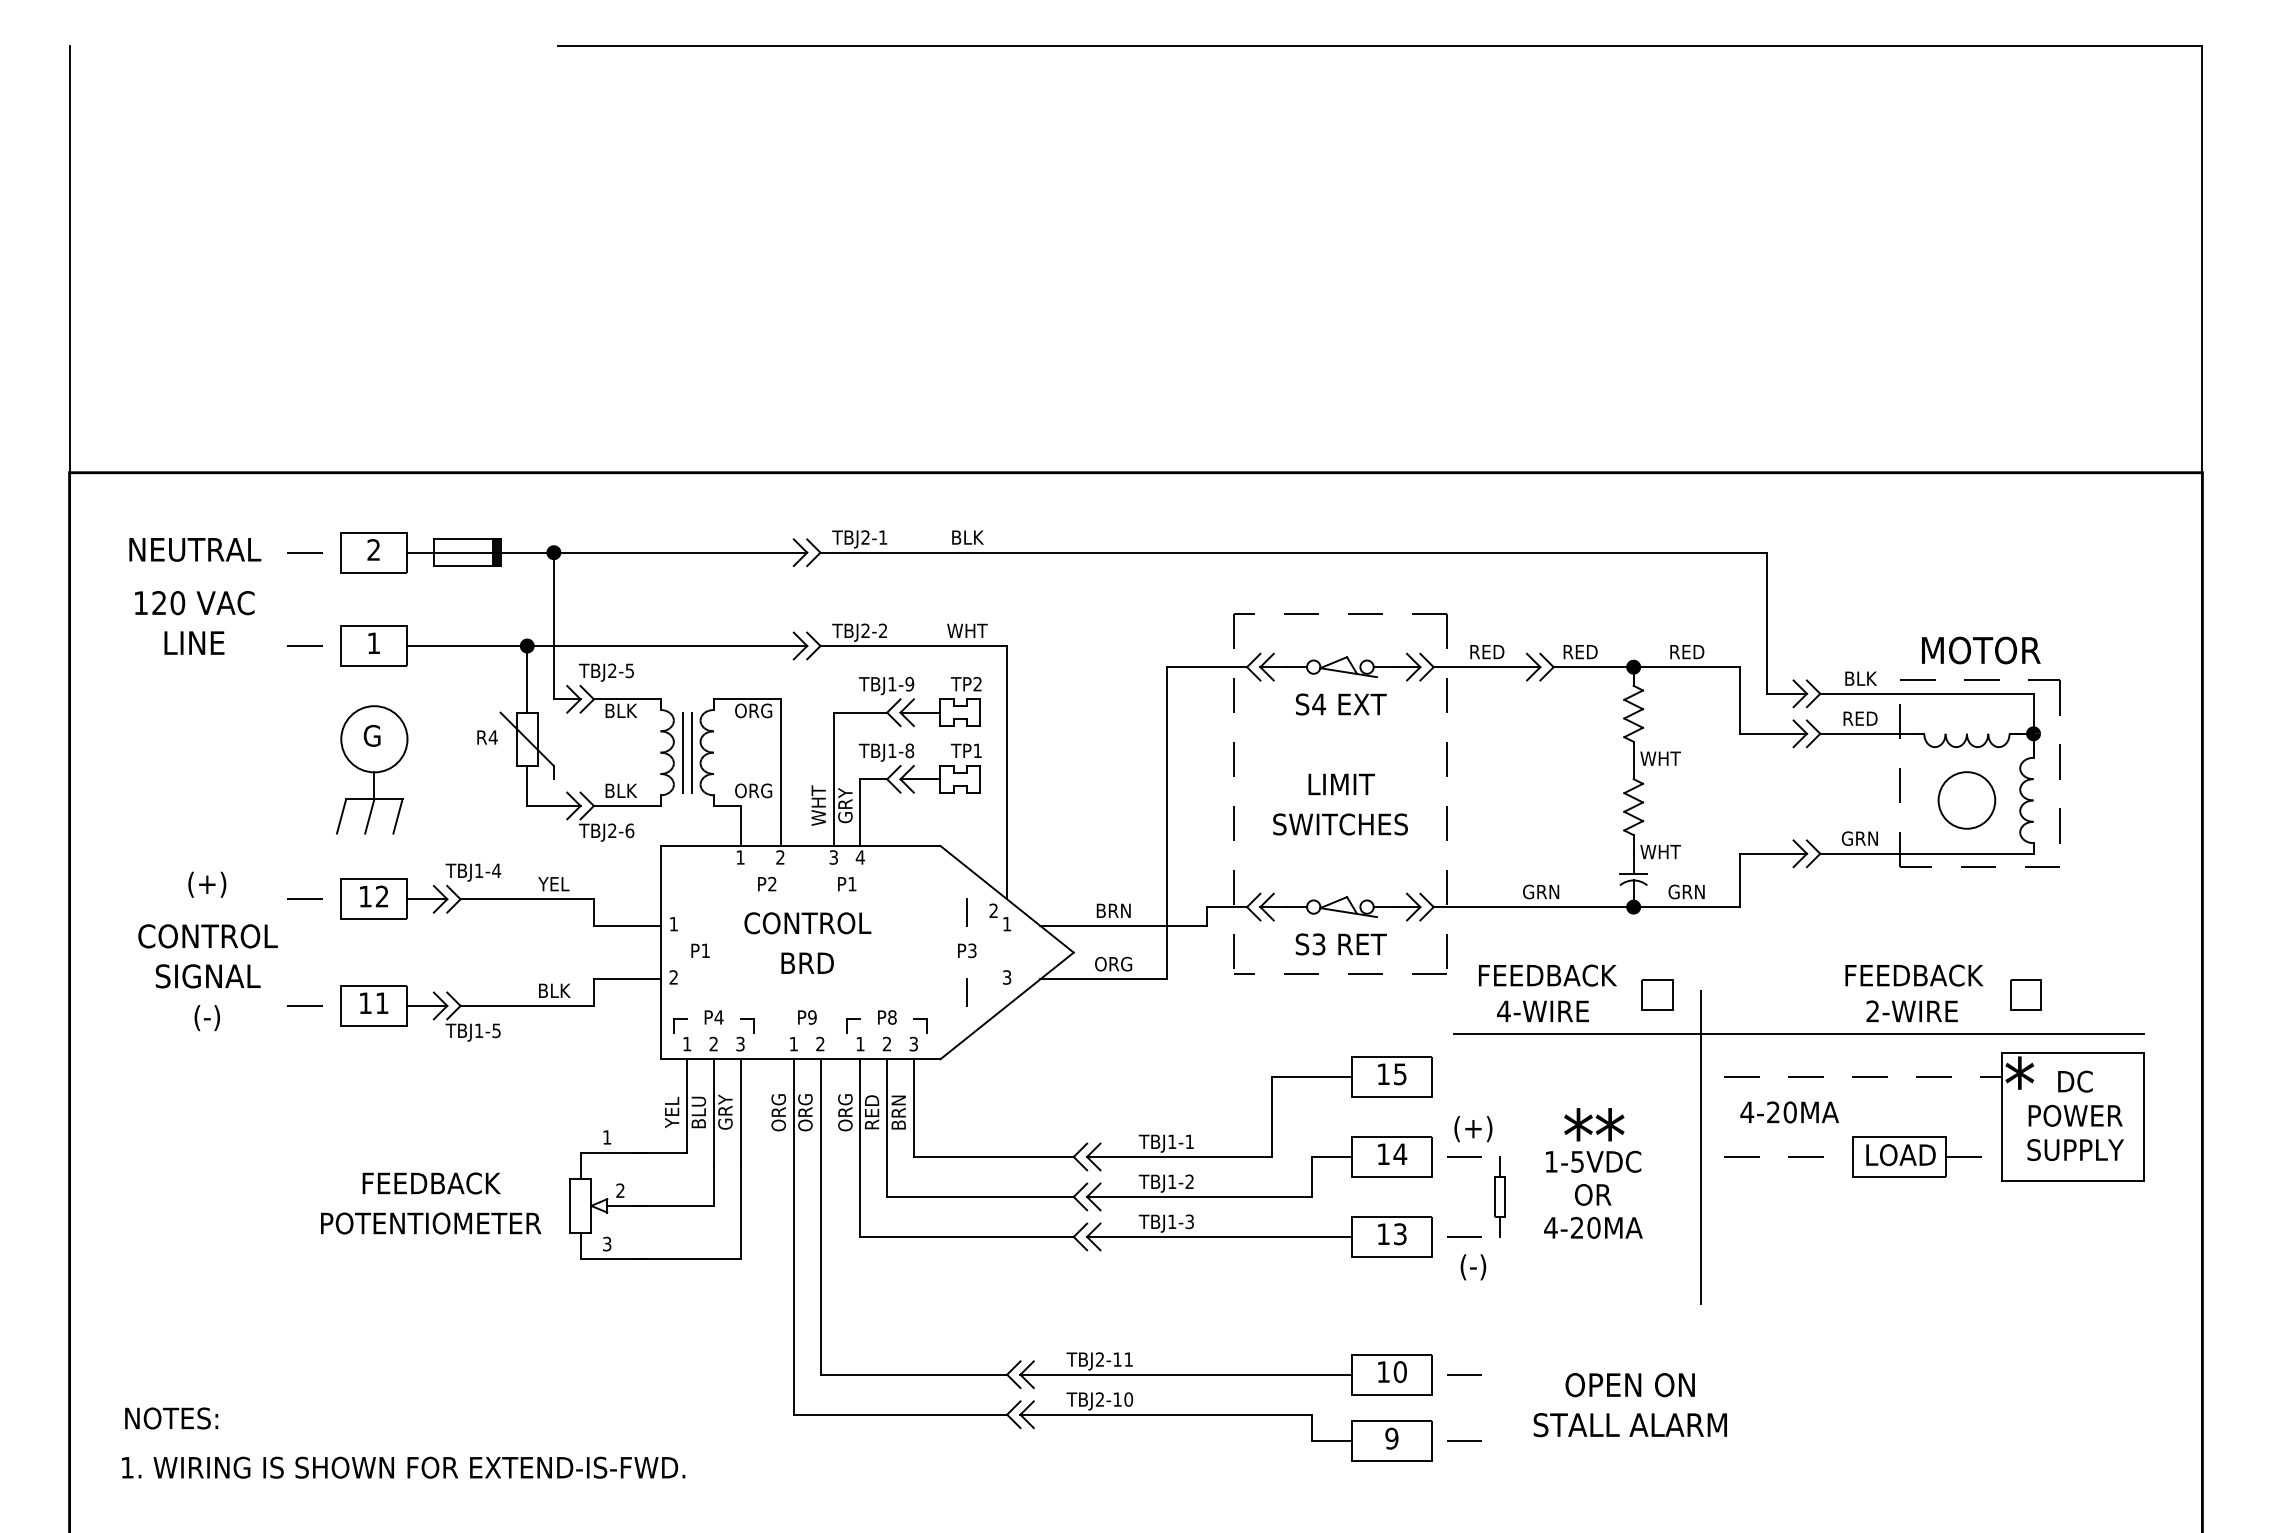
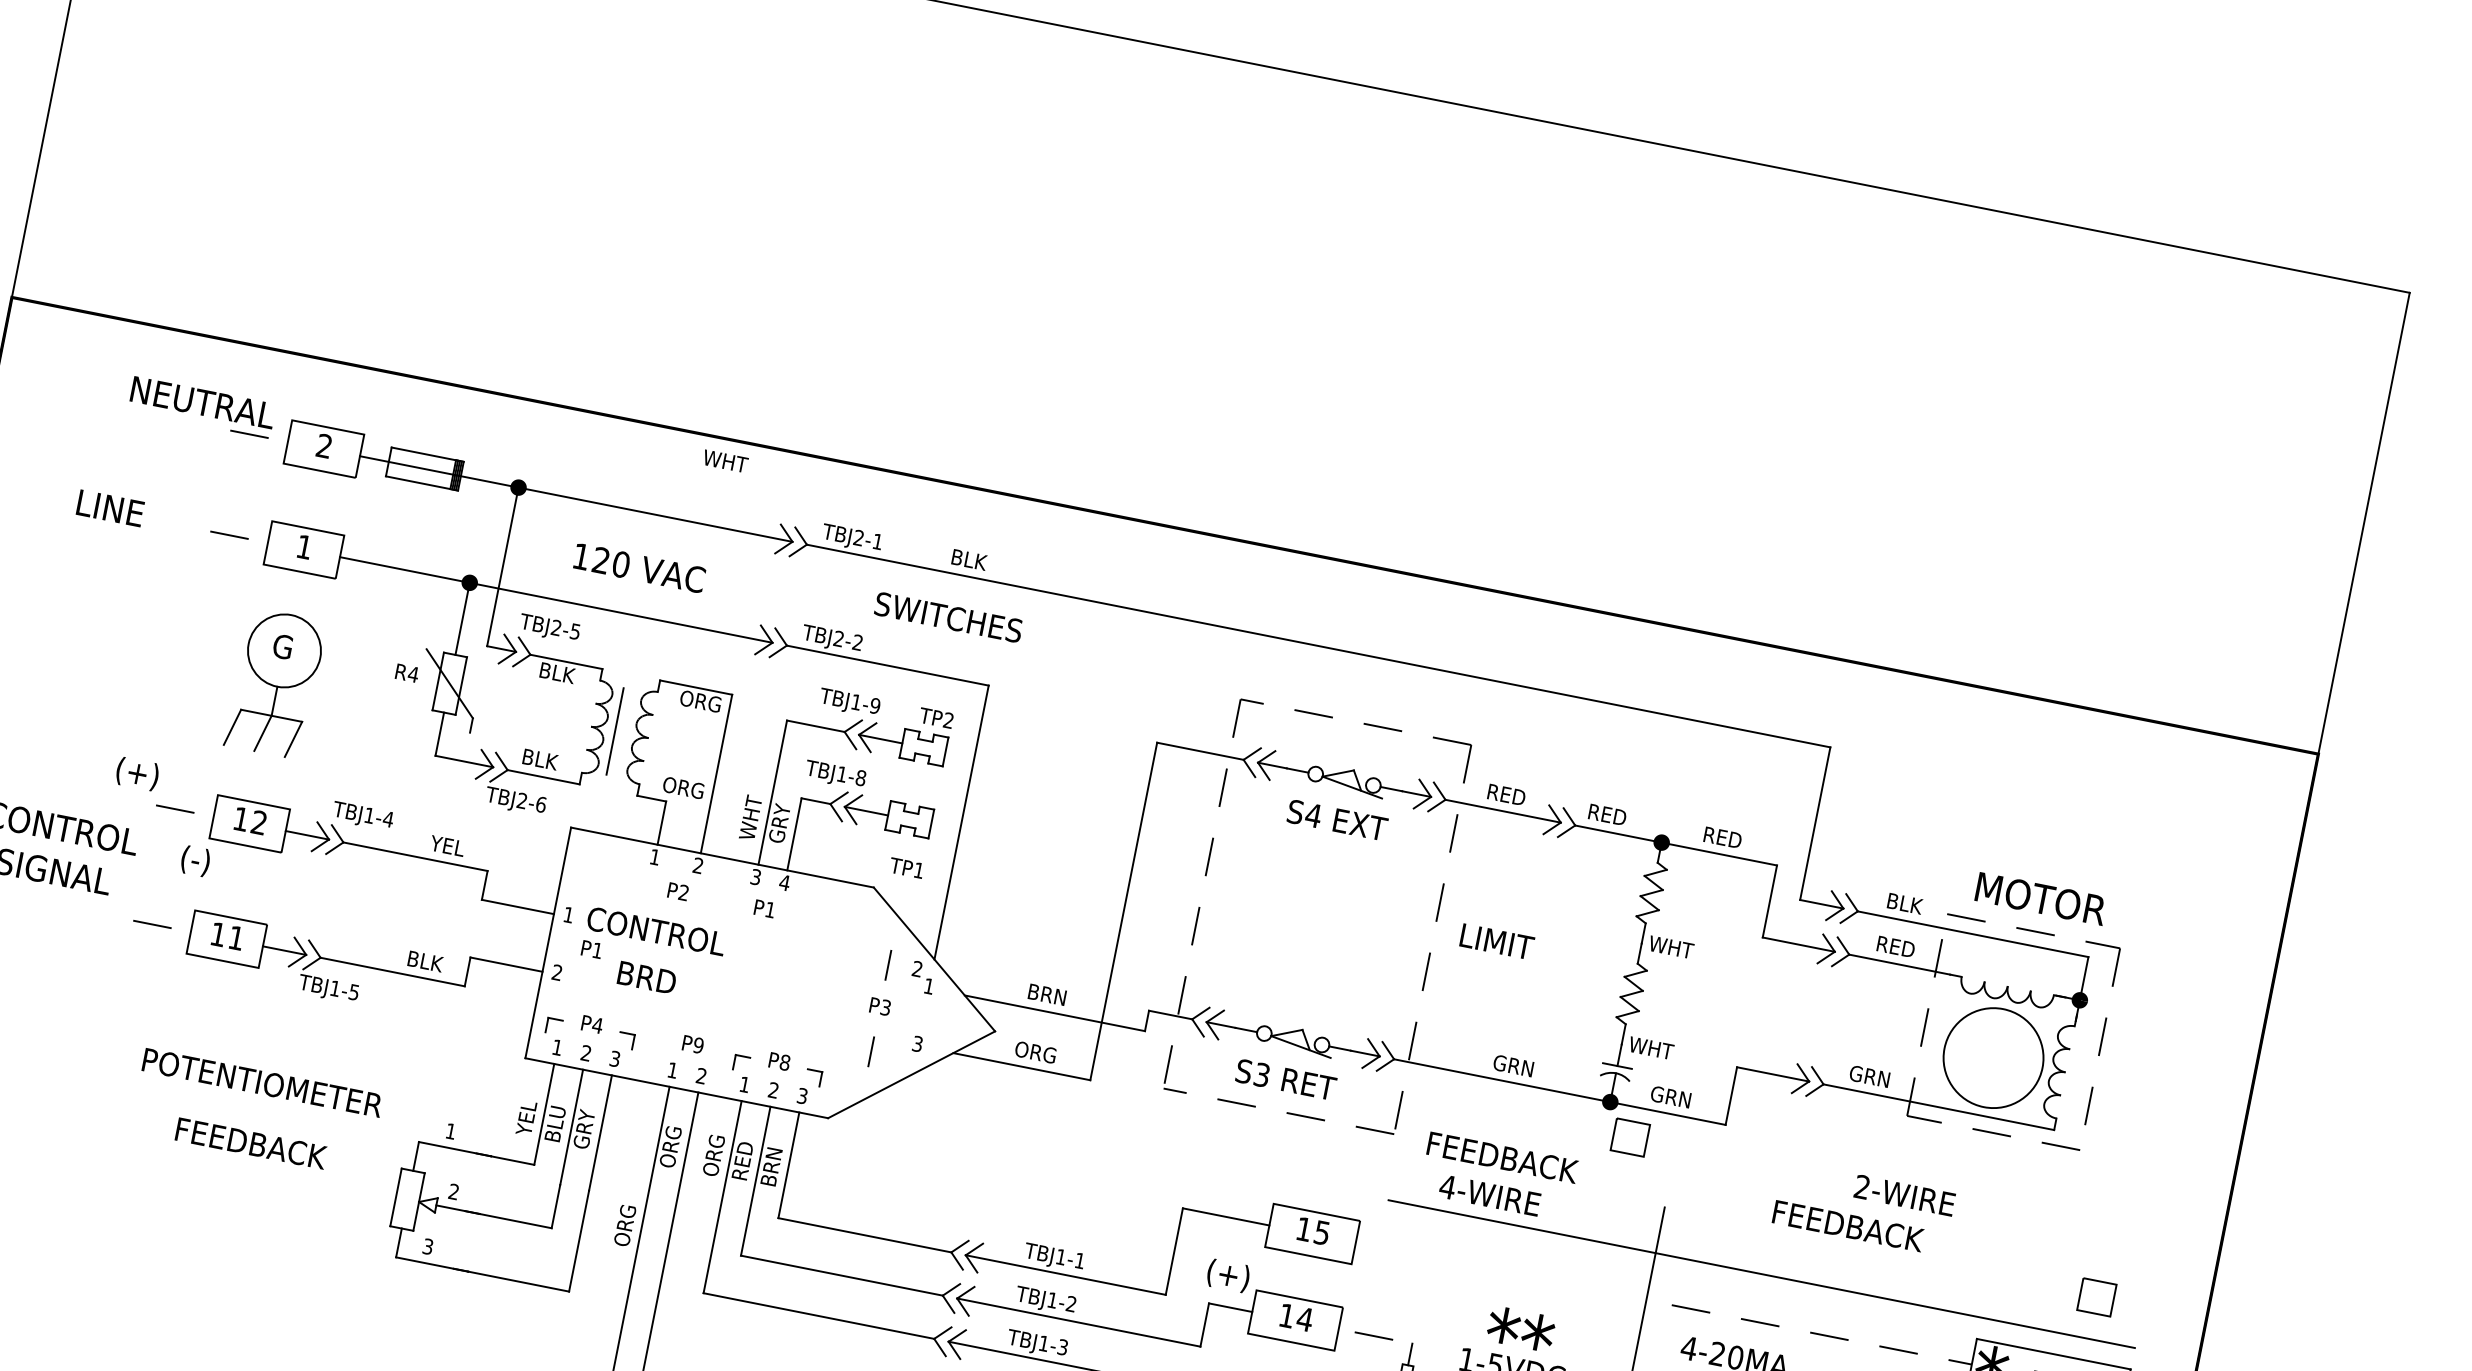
text: (195, 549) -> (203, 402), moved
text: (194, 603) -> (639, 568), moved
text: (967, 630) -> (725, 460), moved
text: (965, 750) -> (905, 867), moved
line: (691, 752) -> (624, 733), removed
text: (1341, 784) -> (1496, 941), moved
circle: (1966, 800) -> (1993, 1058), size x1.6
text: (1340, 824) -> (948, 617), moved
text: (207, 884) -> (137, 773), moved
text: (807, 923) -> (656, 931), moved
text: (807, 962) -> (647, 976), moved
text: (1914, 975) -> (1848, 1226), moved
part: (1657, 994) -> (1630, 1136), moved
part: (2025, 994) -> (2096, 1296), moved
text: (1911, 1011) -> (1904, 1195), moved
text: (206, 1018) -> (194, 861), moved
text: (778, 1112) -> (624, 1225), moved
text: (1473, 1129) -> (1228, 1276), moved
text: (431, 1223) -> (263, 1083), moved

